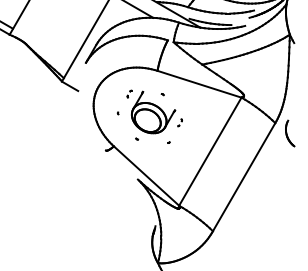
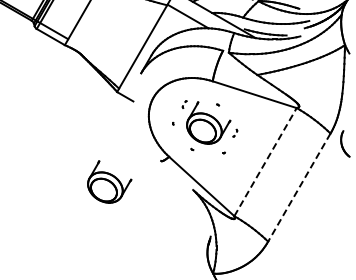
line: (210, 151) -> (265, 161), solid -> dashed
part: (54, 171) -> (109, 181), added
line: (244, 178) -> (299, 188), solid -> dashed

